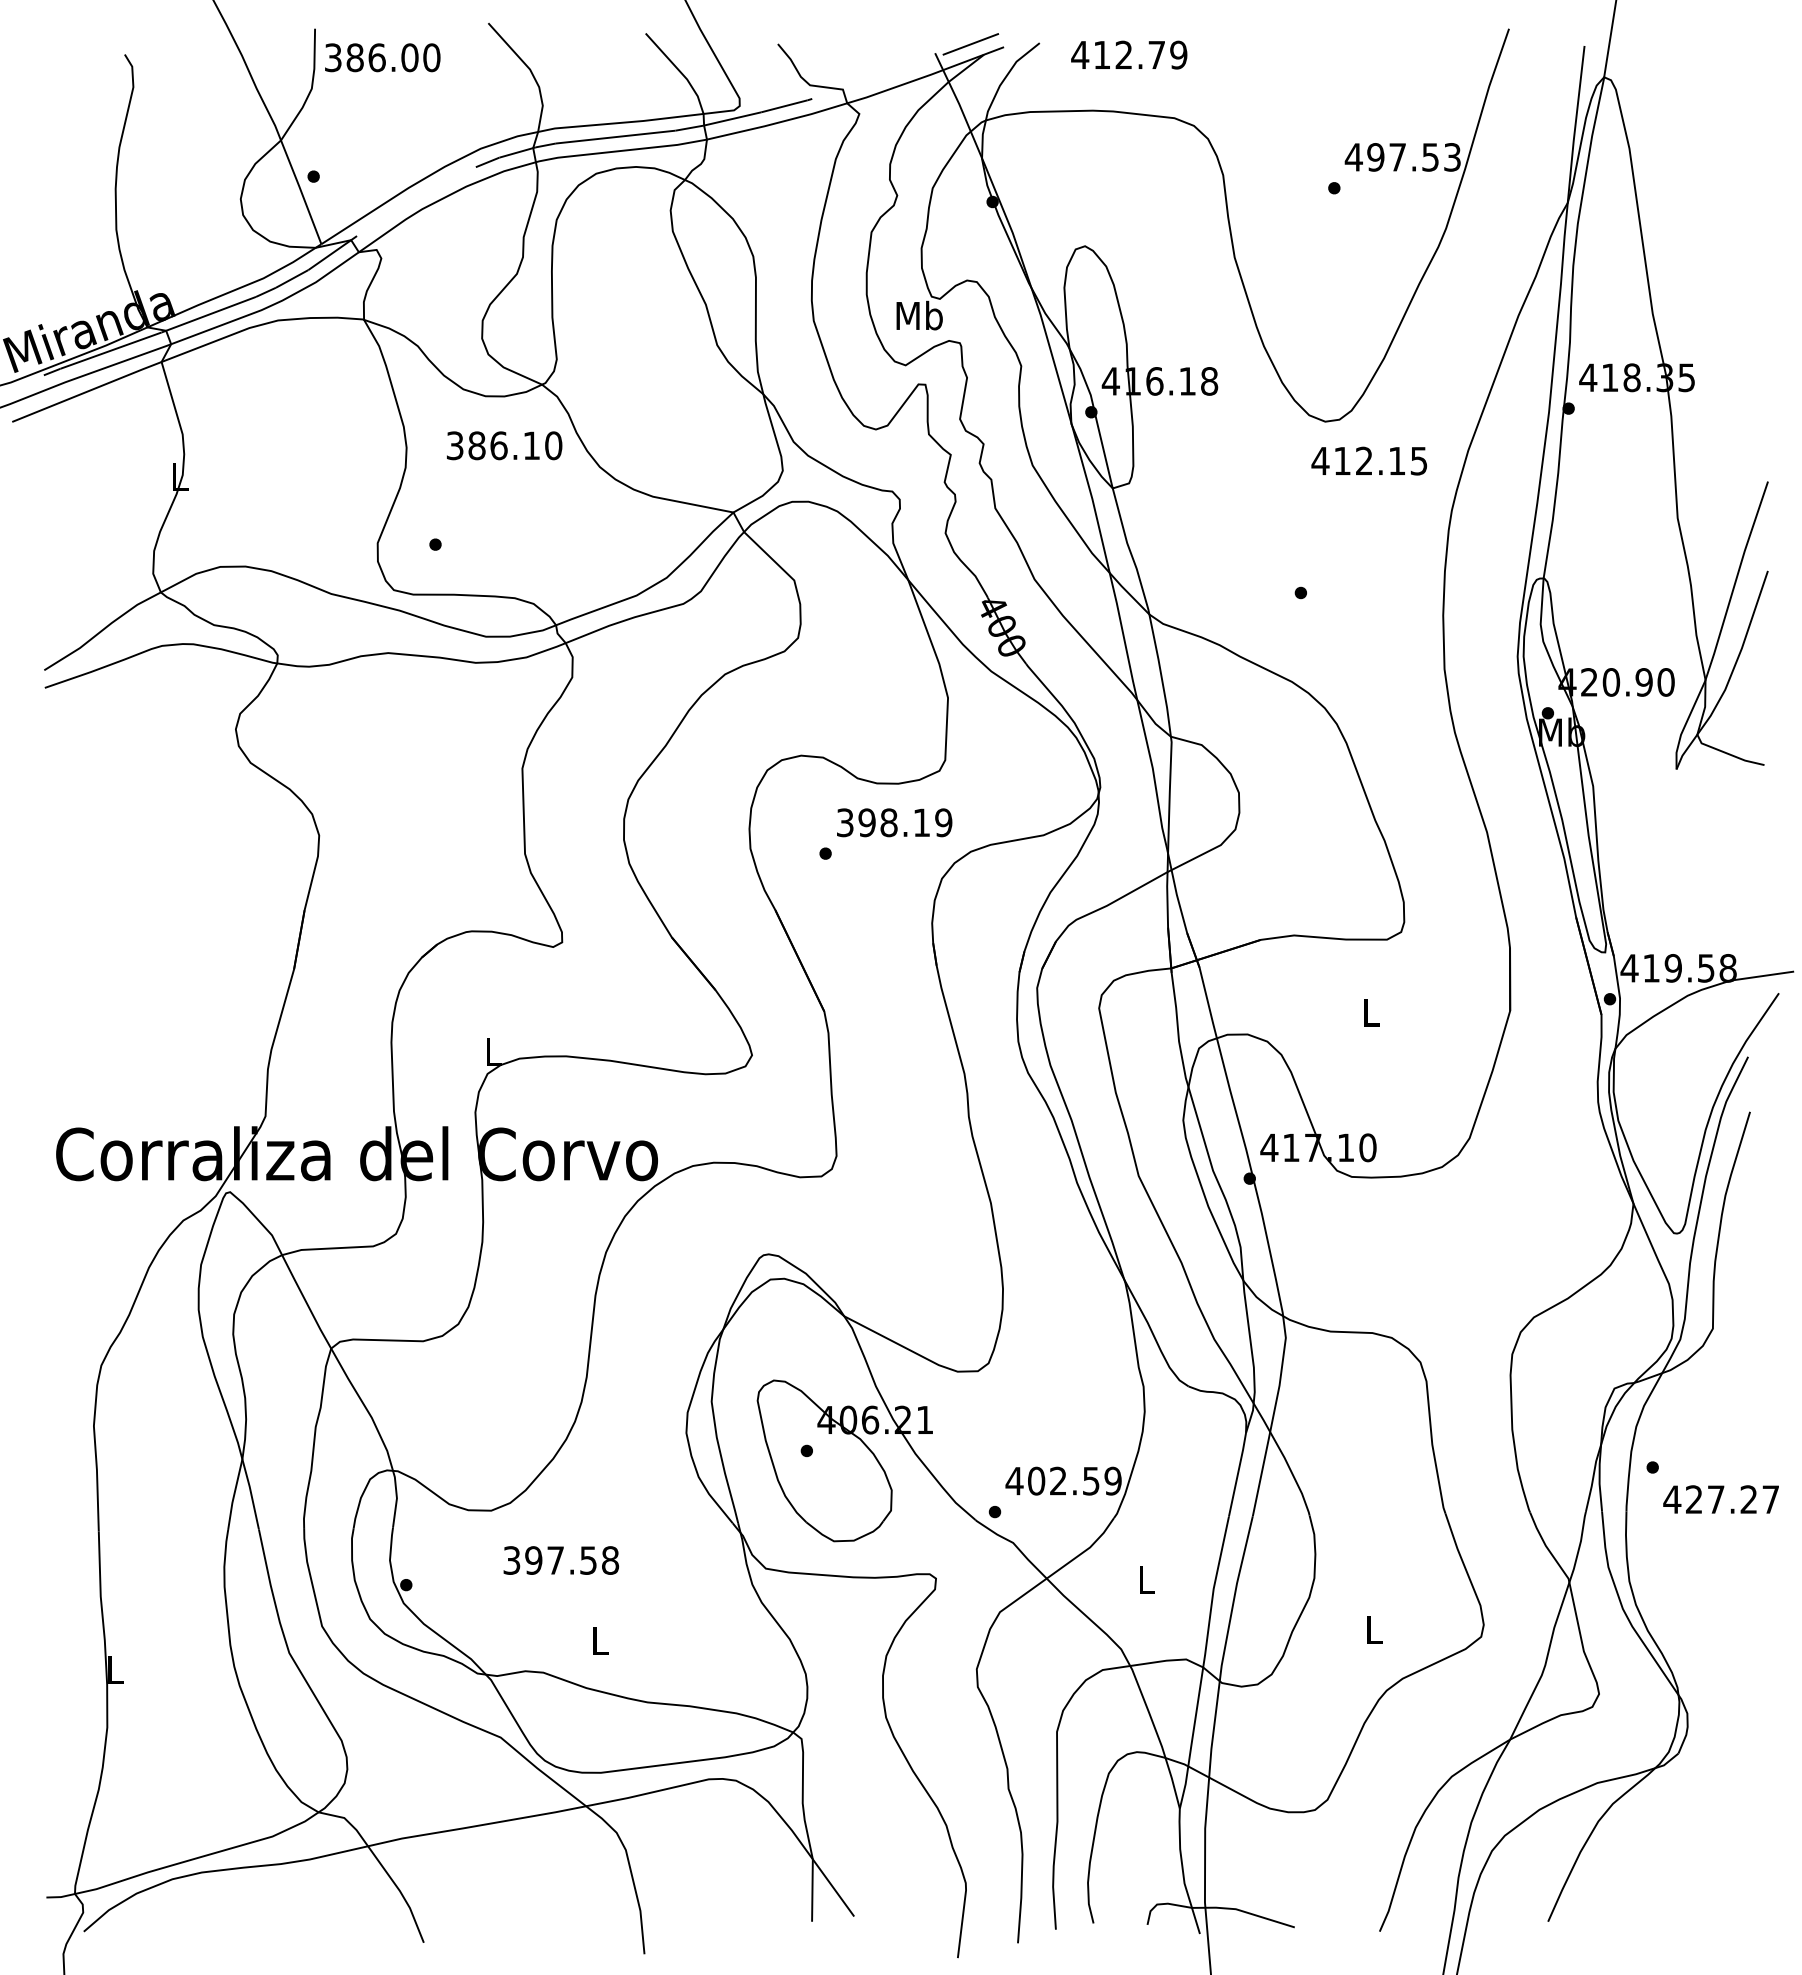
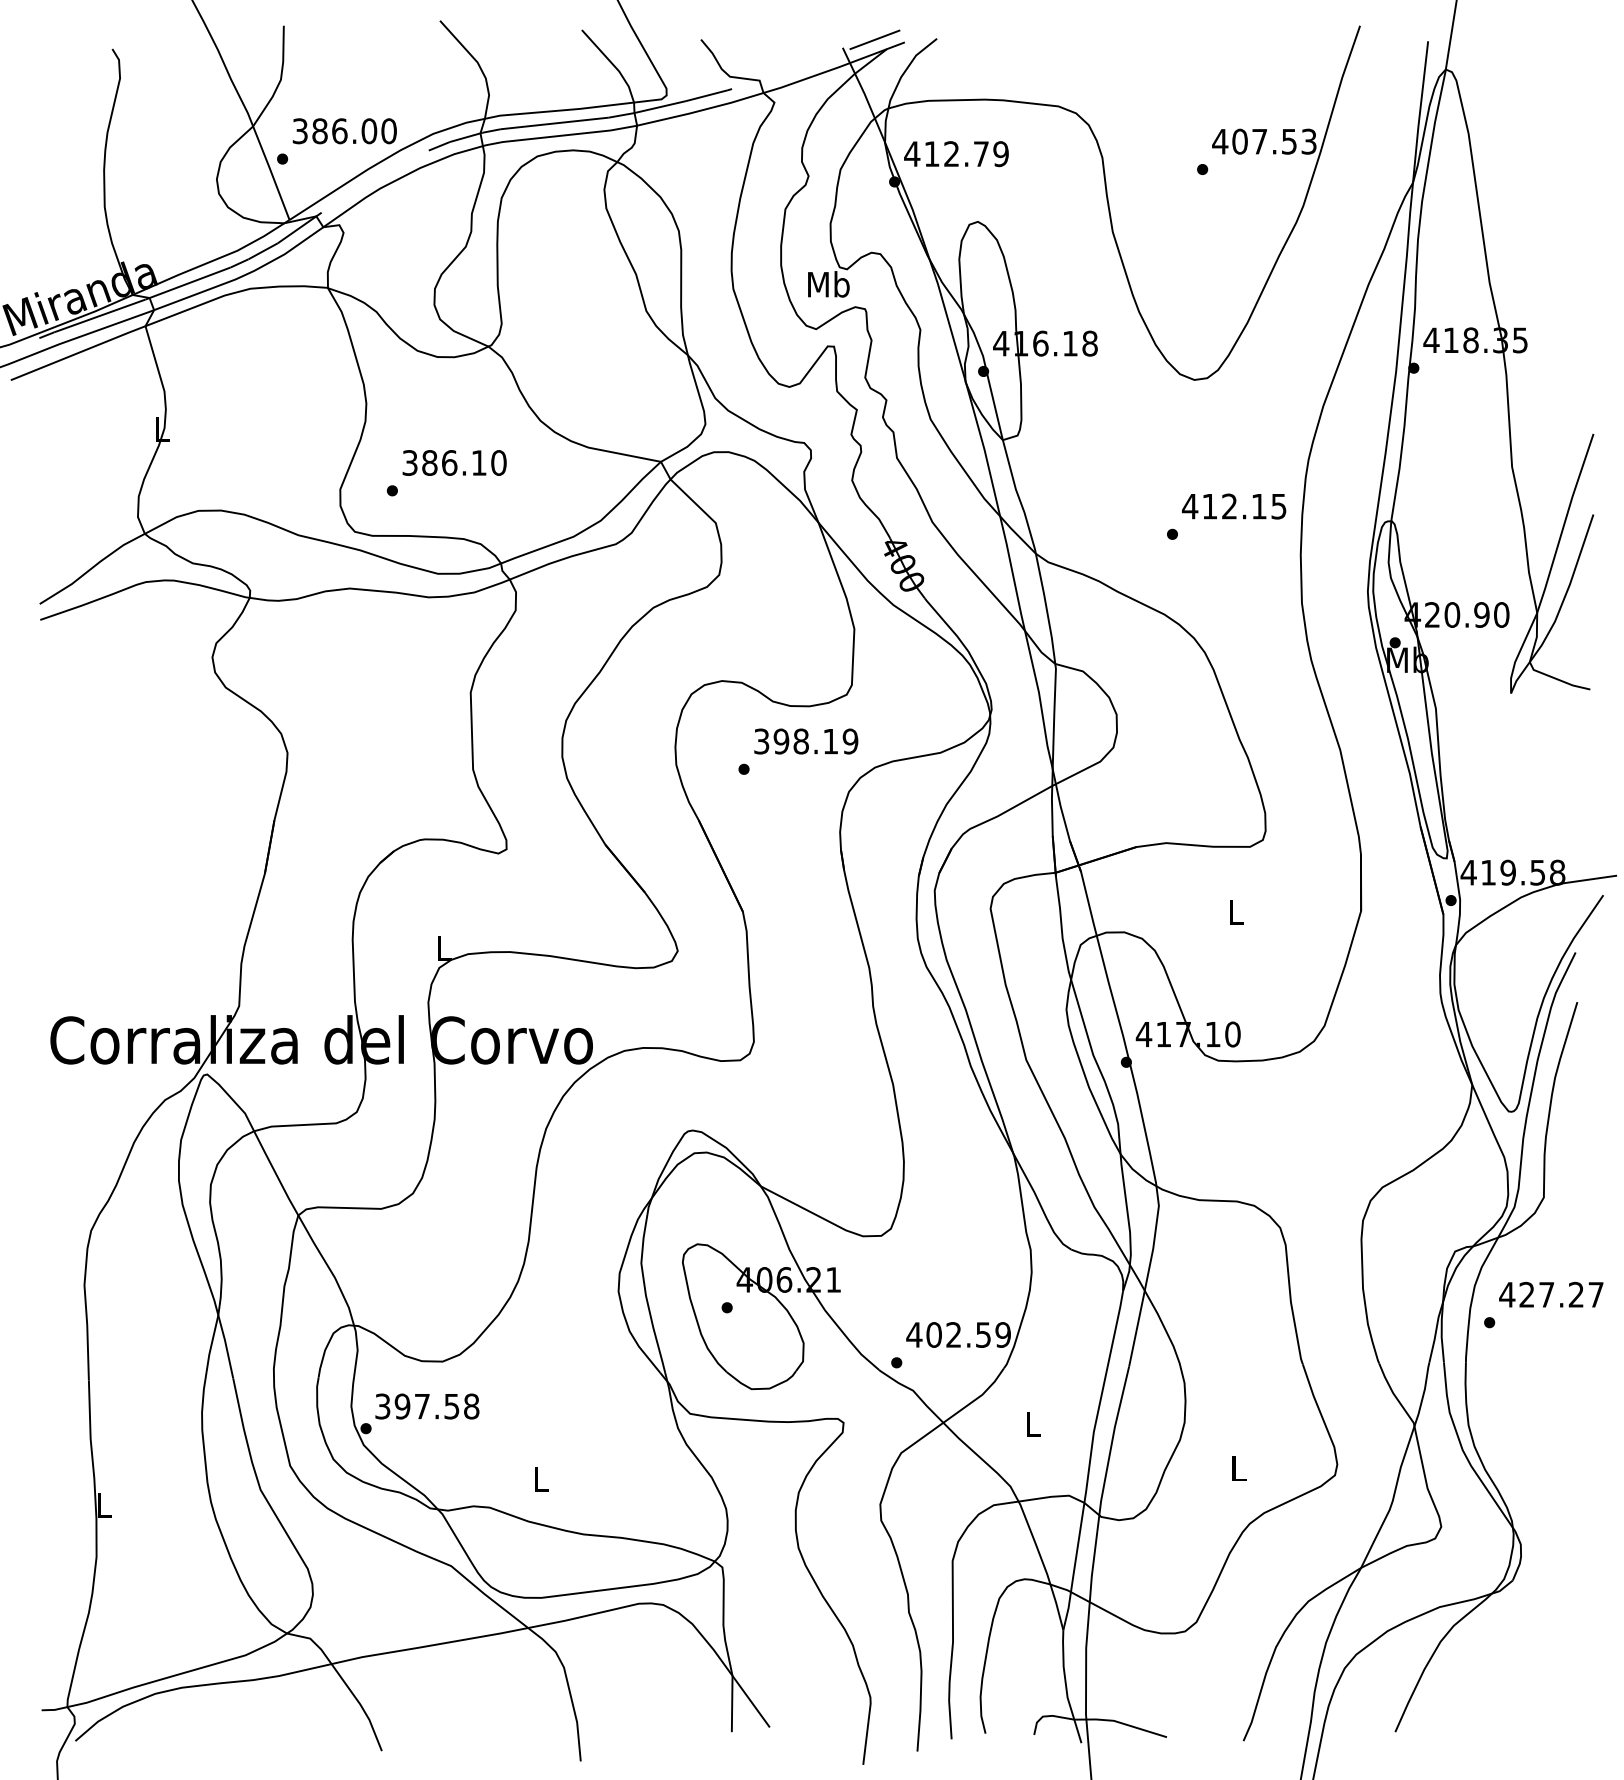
text: (1129, 54) -> (956, 153), moved
text: (382, 57) -> (344, 131), moved
text: (1375, 157) -> (1239, 141), 497.53 -> 407.53
text: (504, 445) -> (454, 462), moved
text: (1368, 460) -> (1233, 506), moved
text: (1720, 1499) -> (1550, 1294), moved
text: (561, 1560) -> (427, 1406), moved

